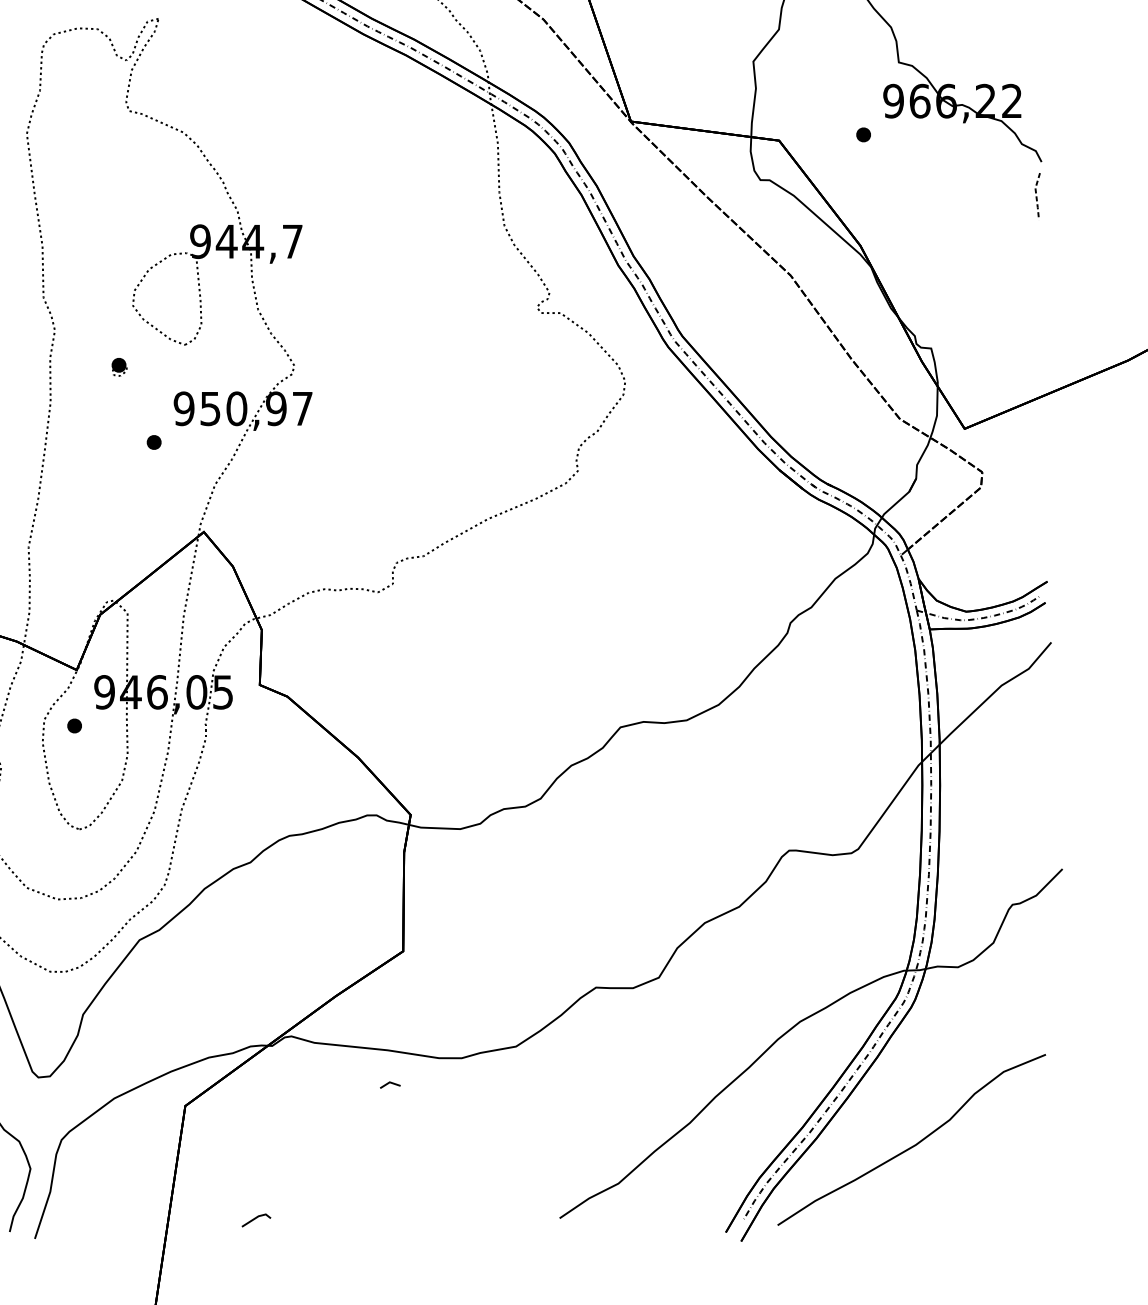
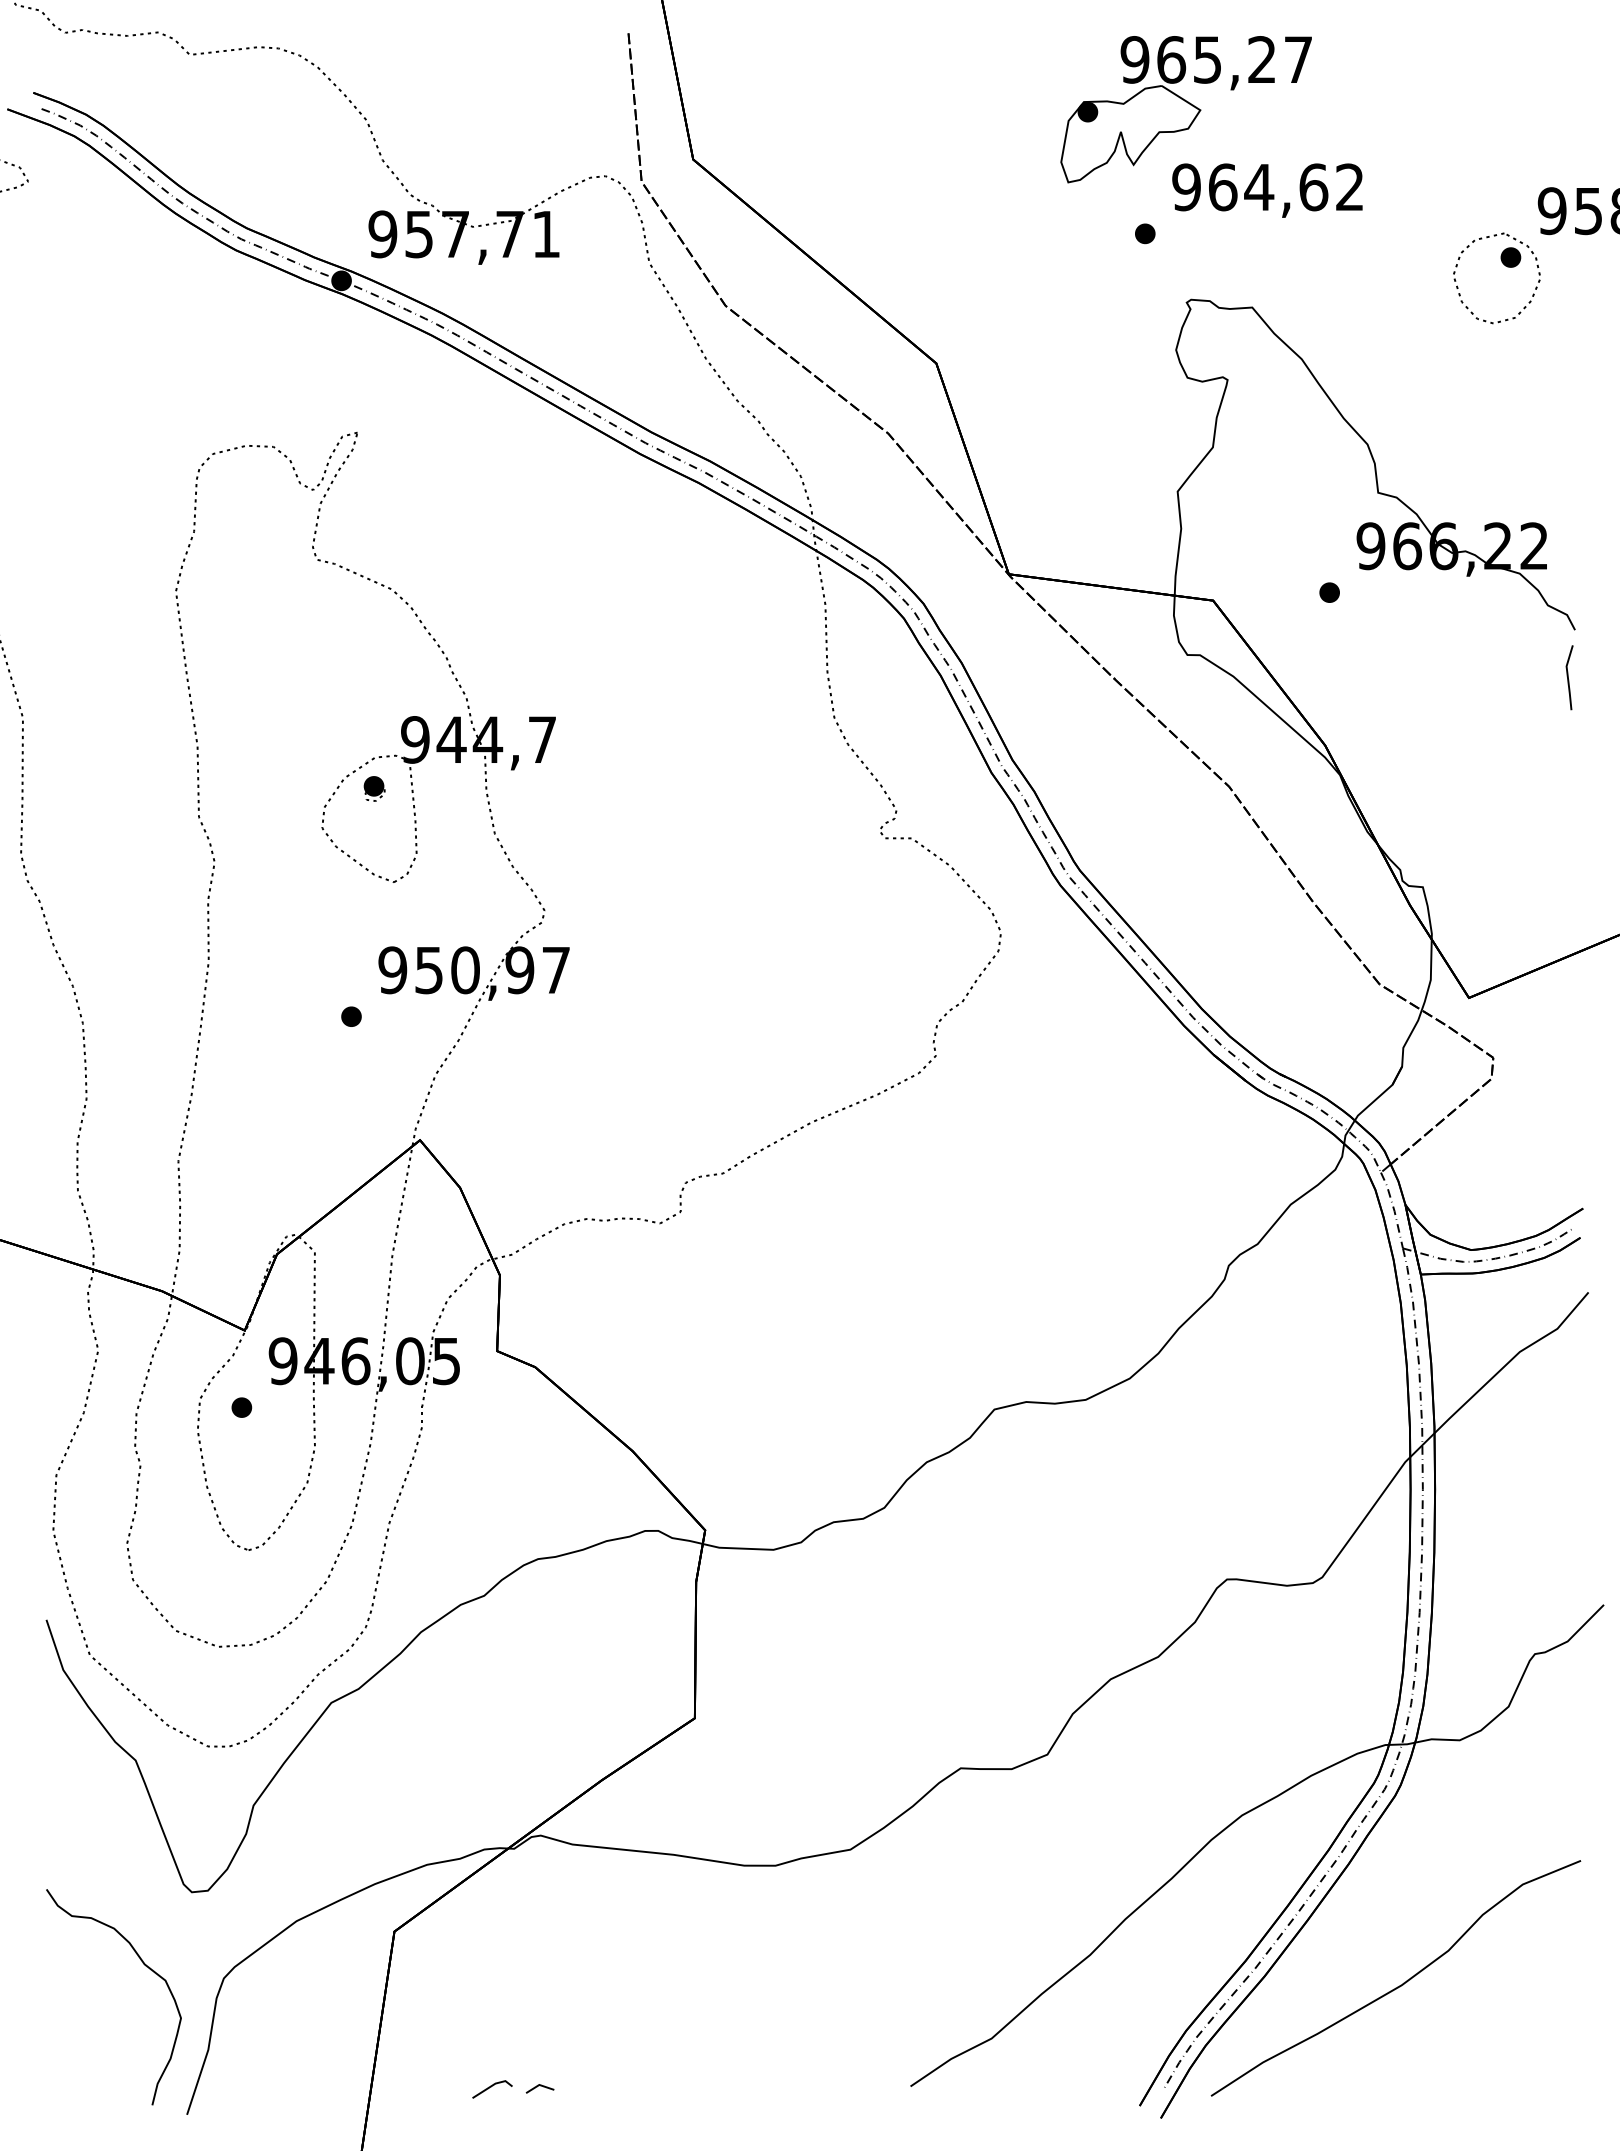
line: (1036, 197) -> (1567, 678), dashed -> solid
part: (119, 366) -> (374, 788), moved
line: (389, 1083) -> (538, 2086), moved

